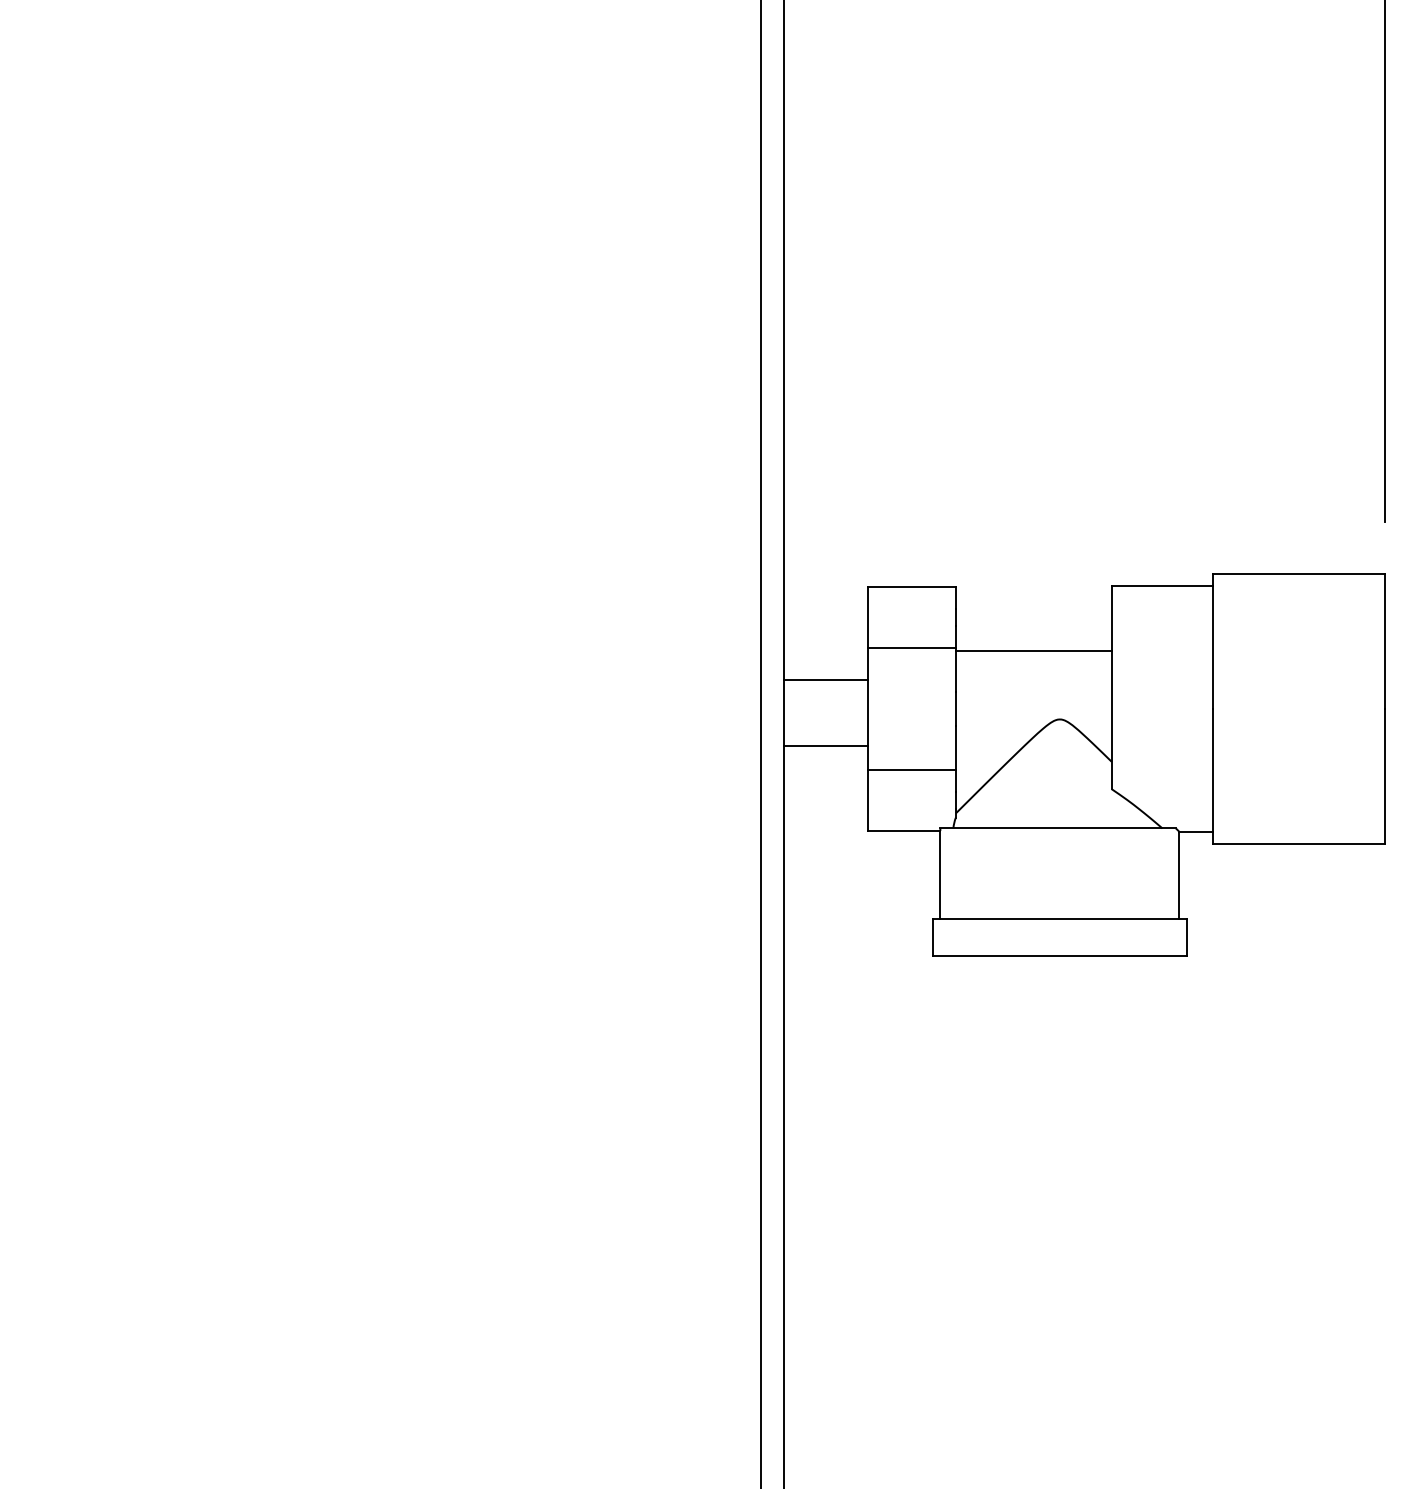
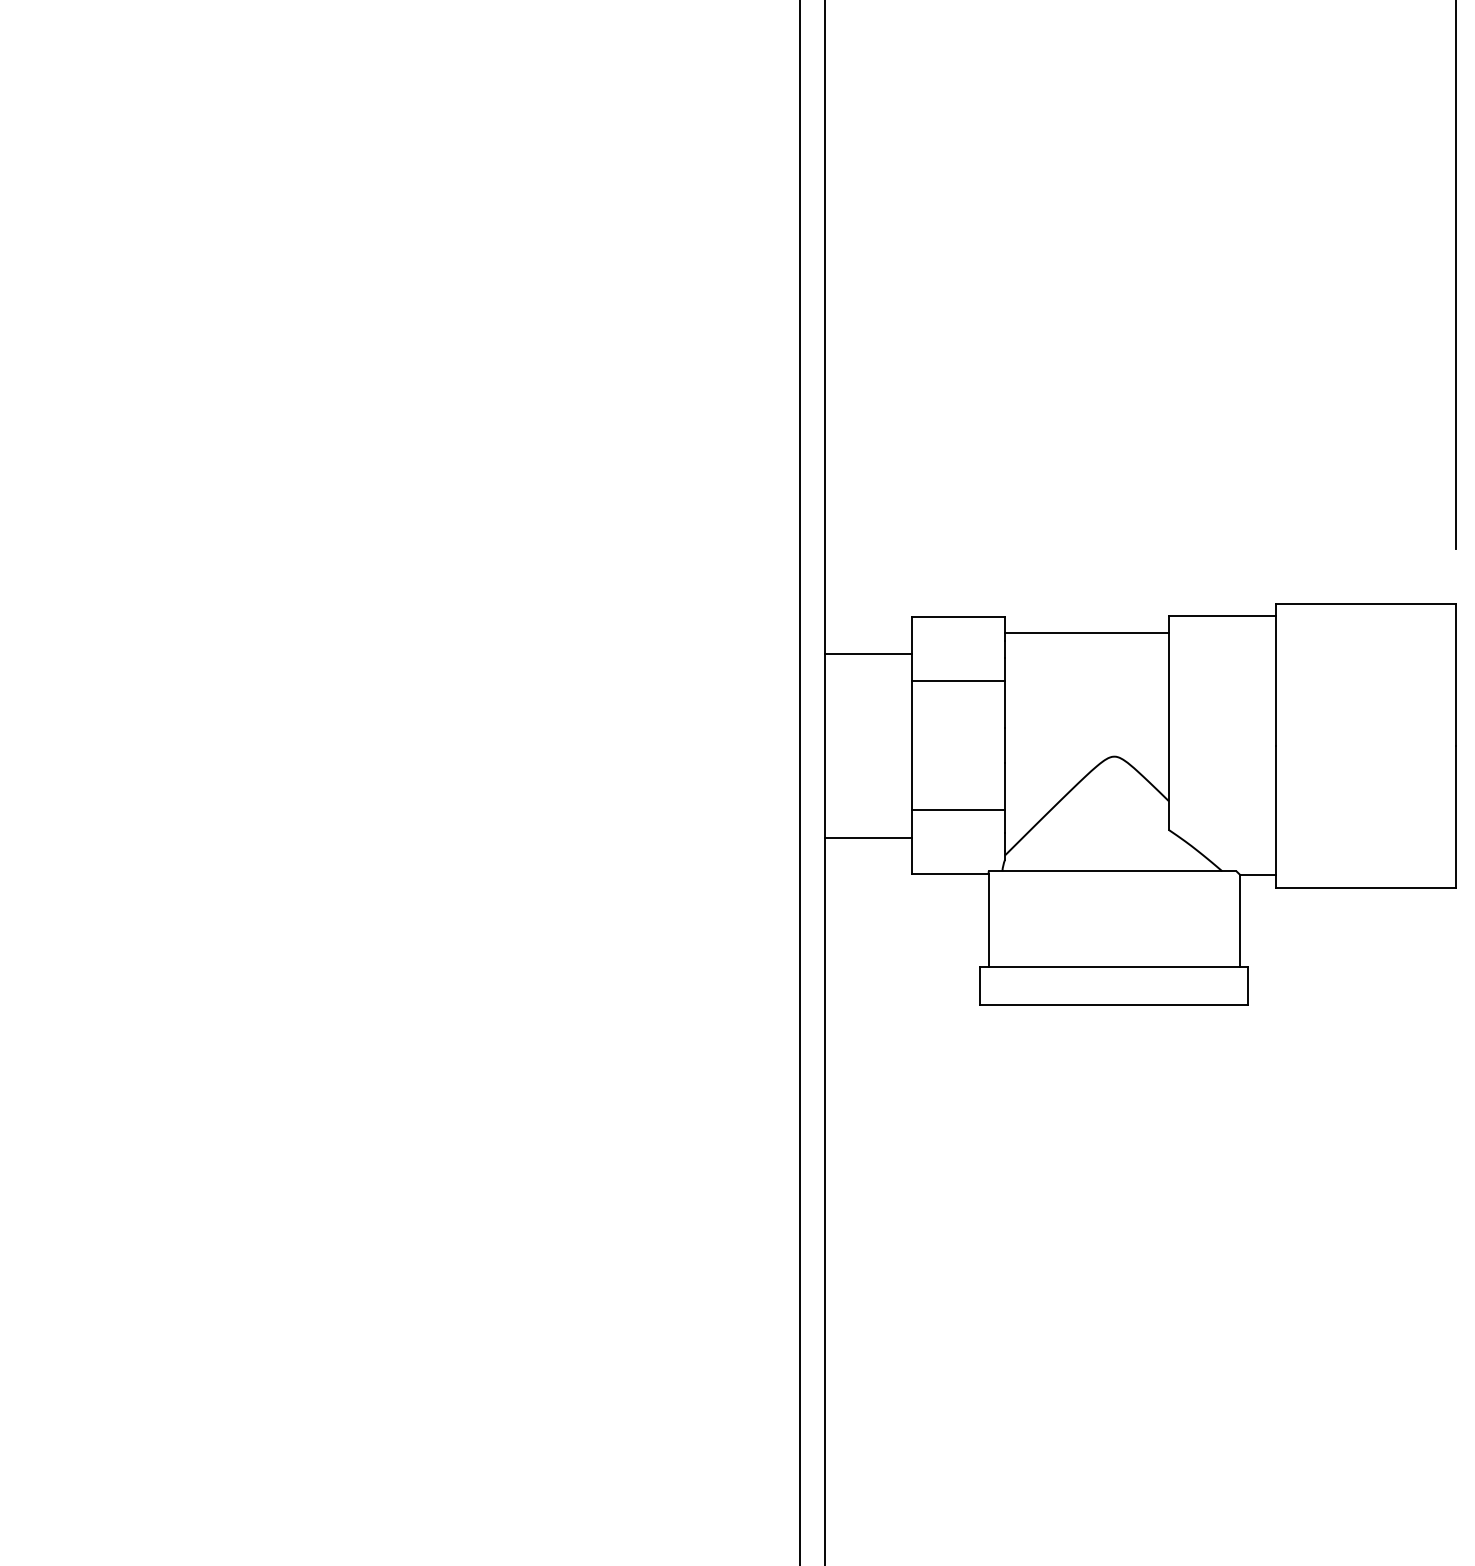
line: (1033, 650) -> (1086, 632), moved
line: (825, 680) -> (867, 653), moved
line: (825, 746) -> (867, 837), moved

